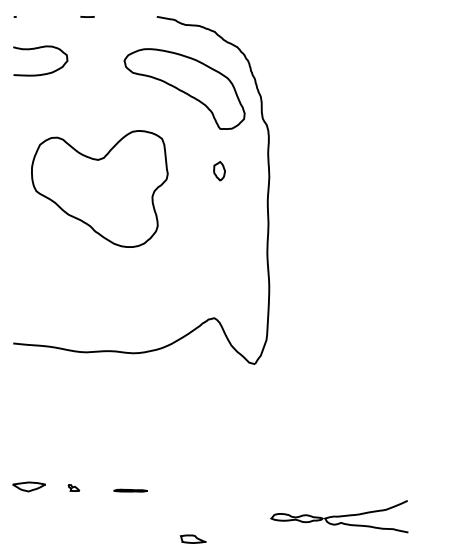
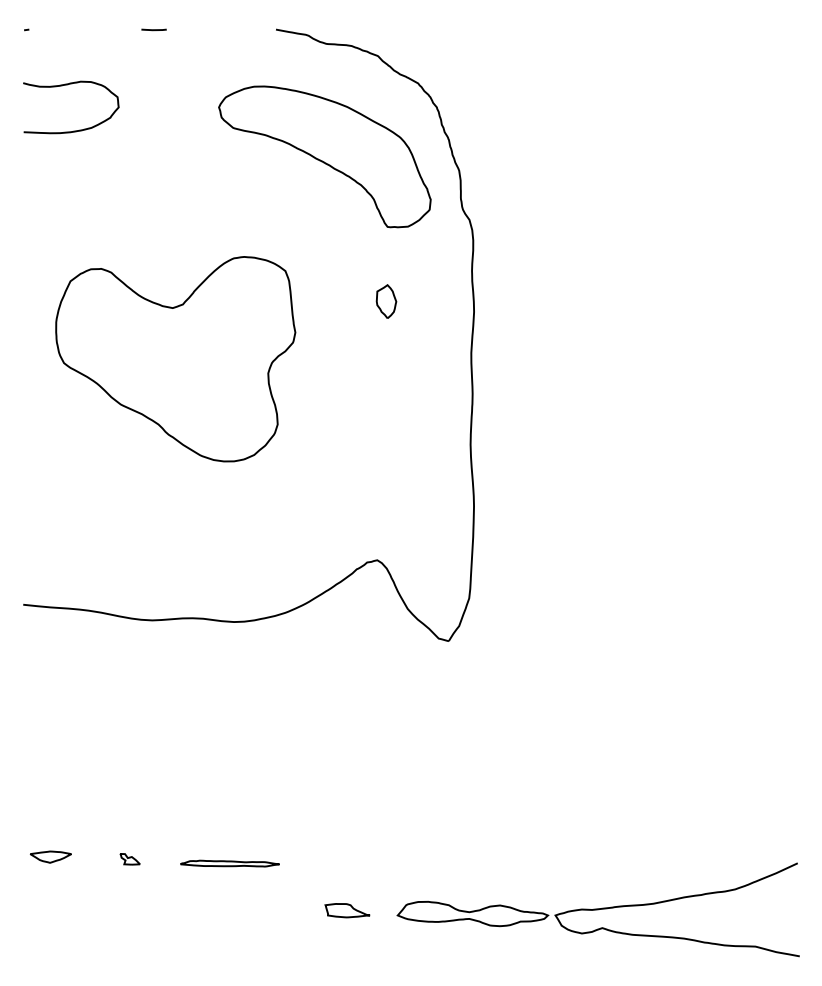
part: (99, 188) -> (175, 358), moved
part: (28, 486) -> (50, 856), size x0.71
part: (130, 490) -> (229, 863), size x1.67
part: (339, 516) -> (597, 909), size x1.67
part: (192, 538) -> (345, 909), moved

